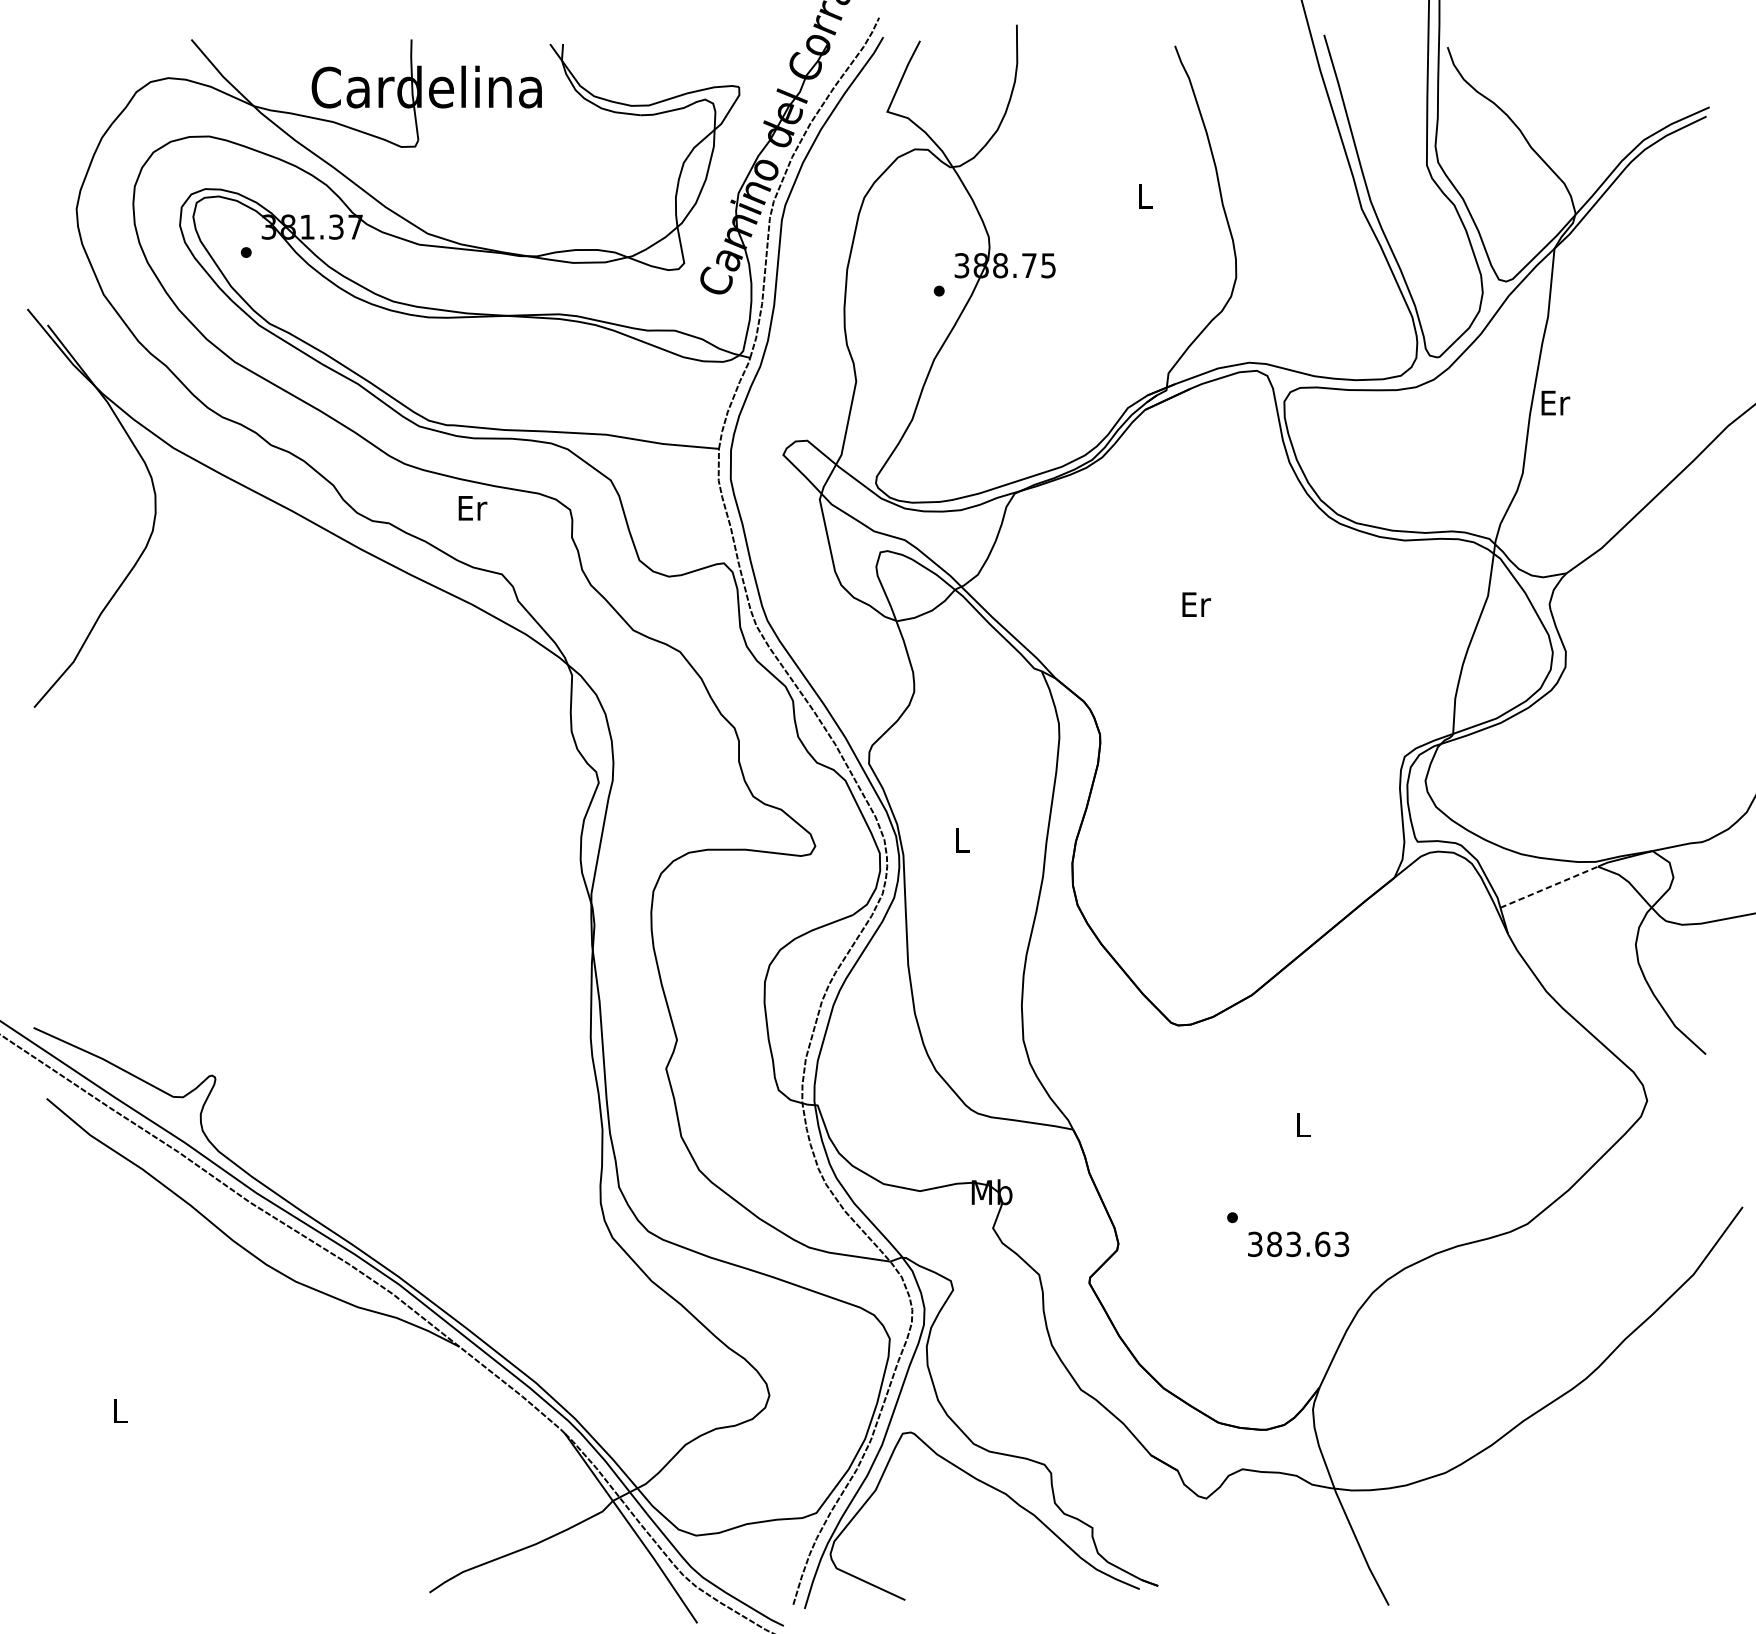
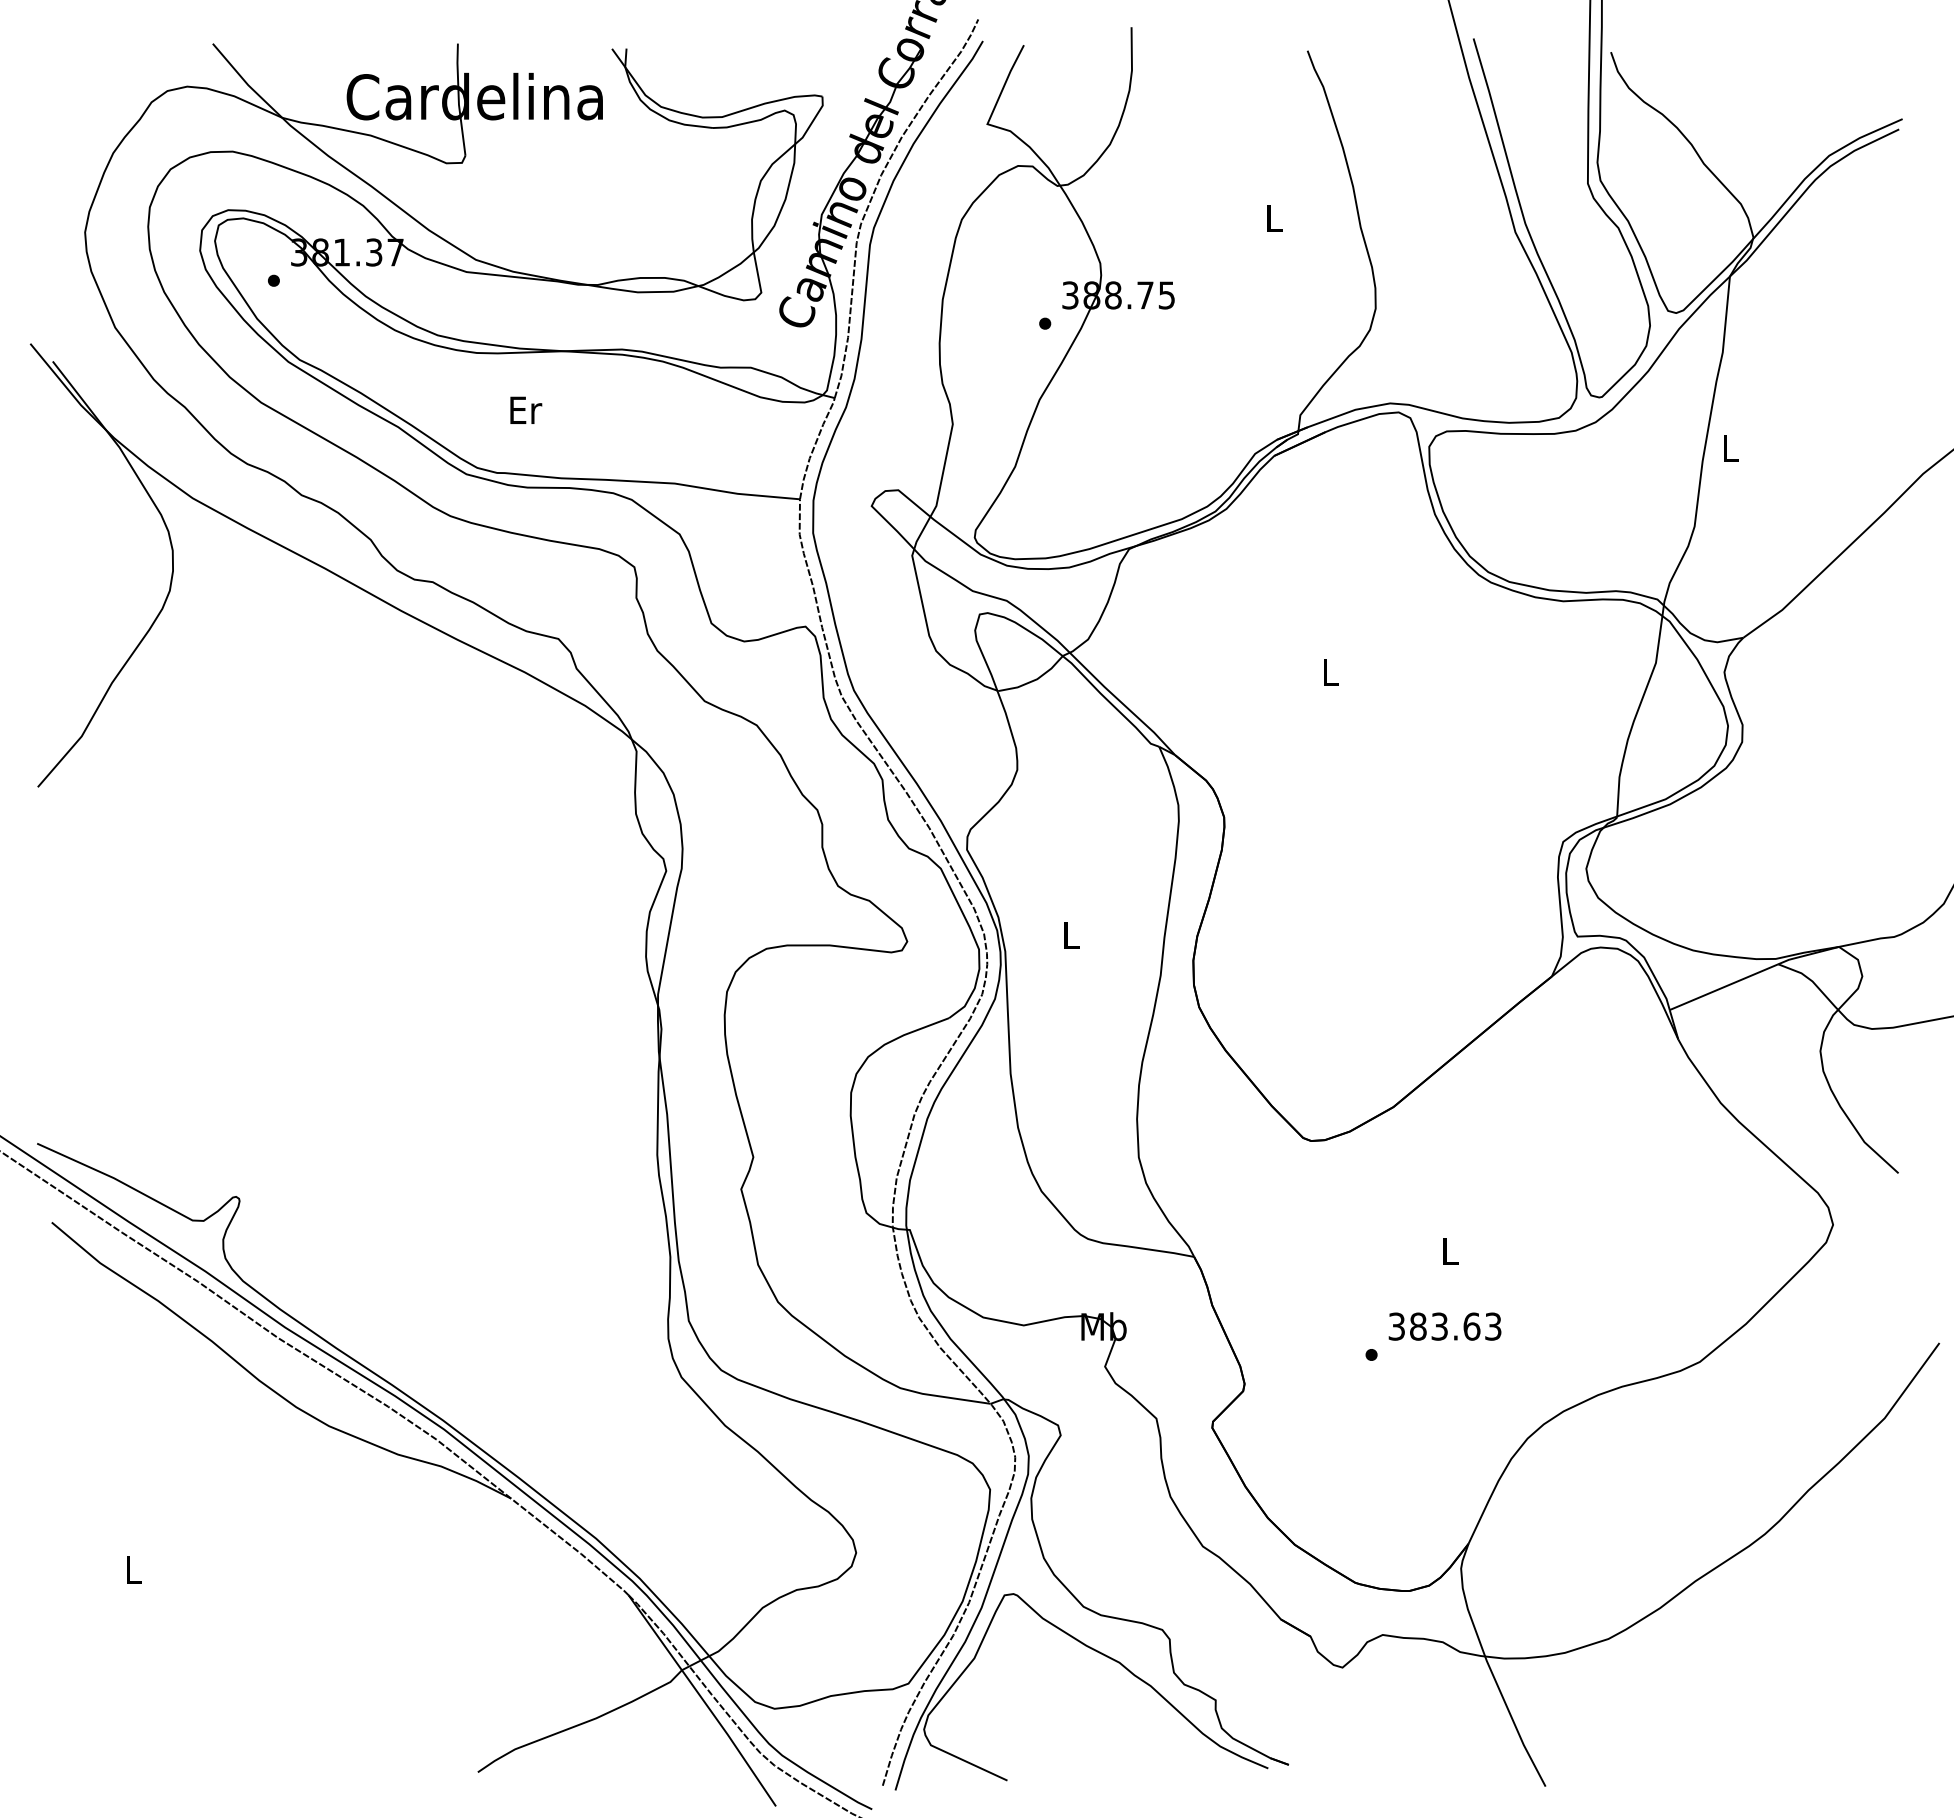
text: (1555, 402) -> (1731, 447), Er -> L
text: (473, 507) -> (526, 409), moved
text: (1196, 604) -> (1331, 672), Er -> L
line: (1549, 887) -> (1724, 987), dashed -> solid
text: (1298, 1244) -> (1444, 1326), moved

